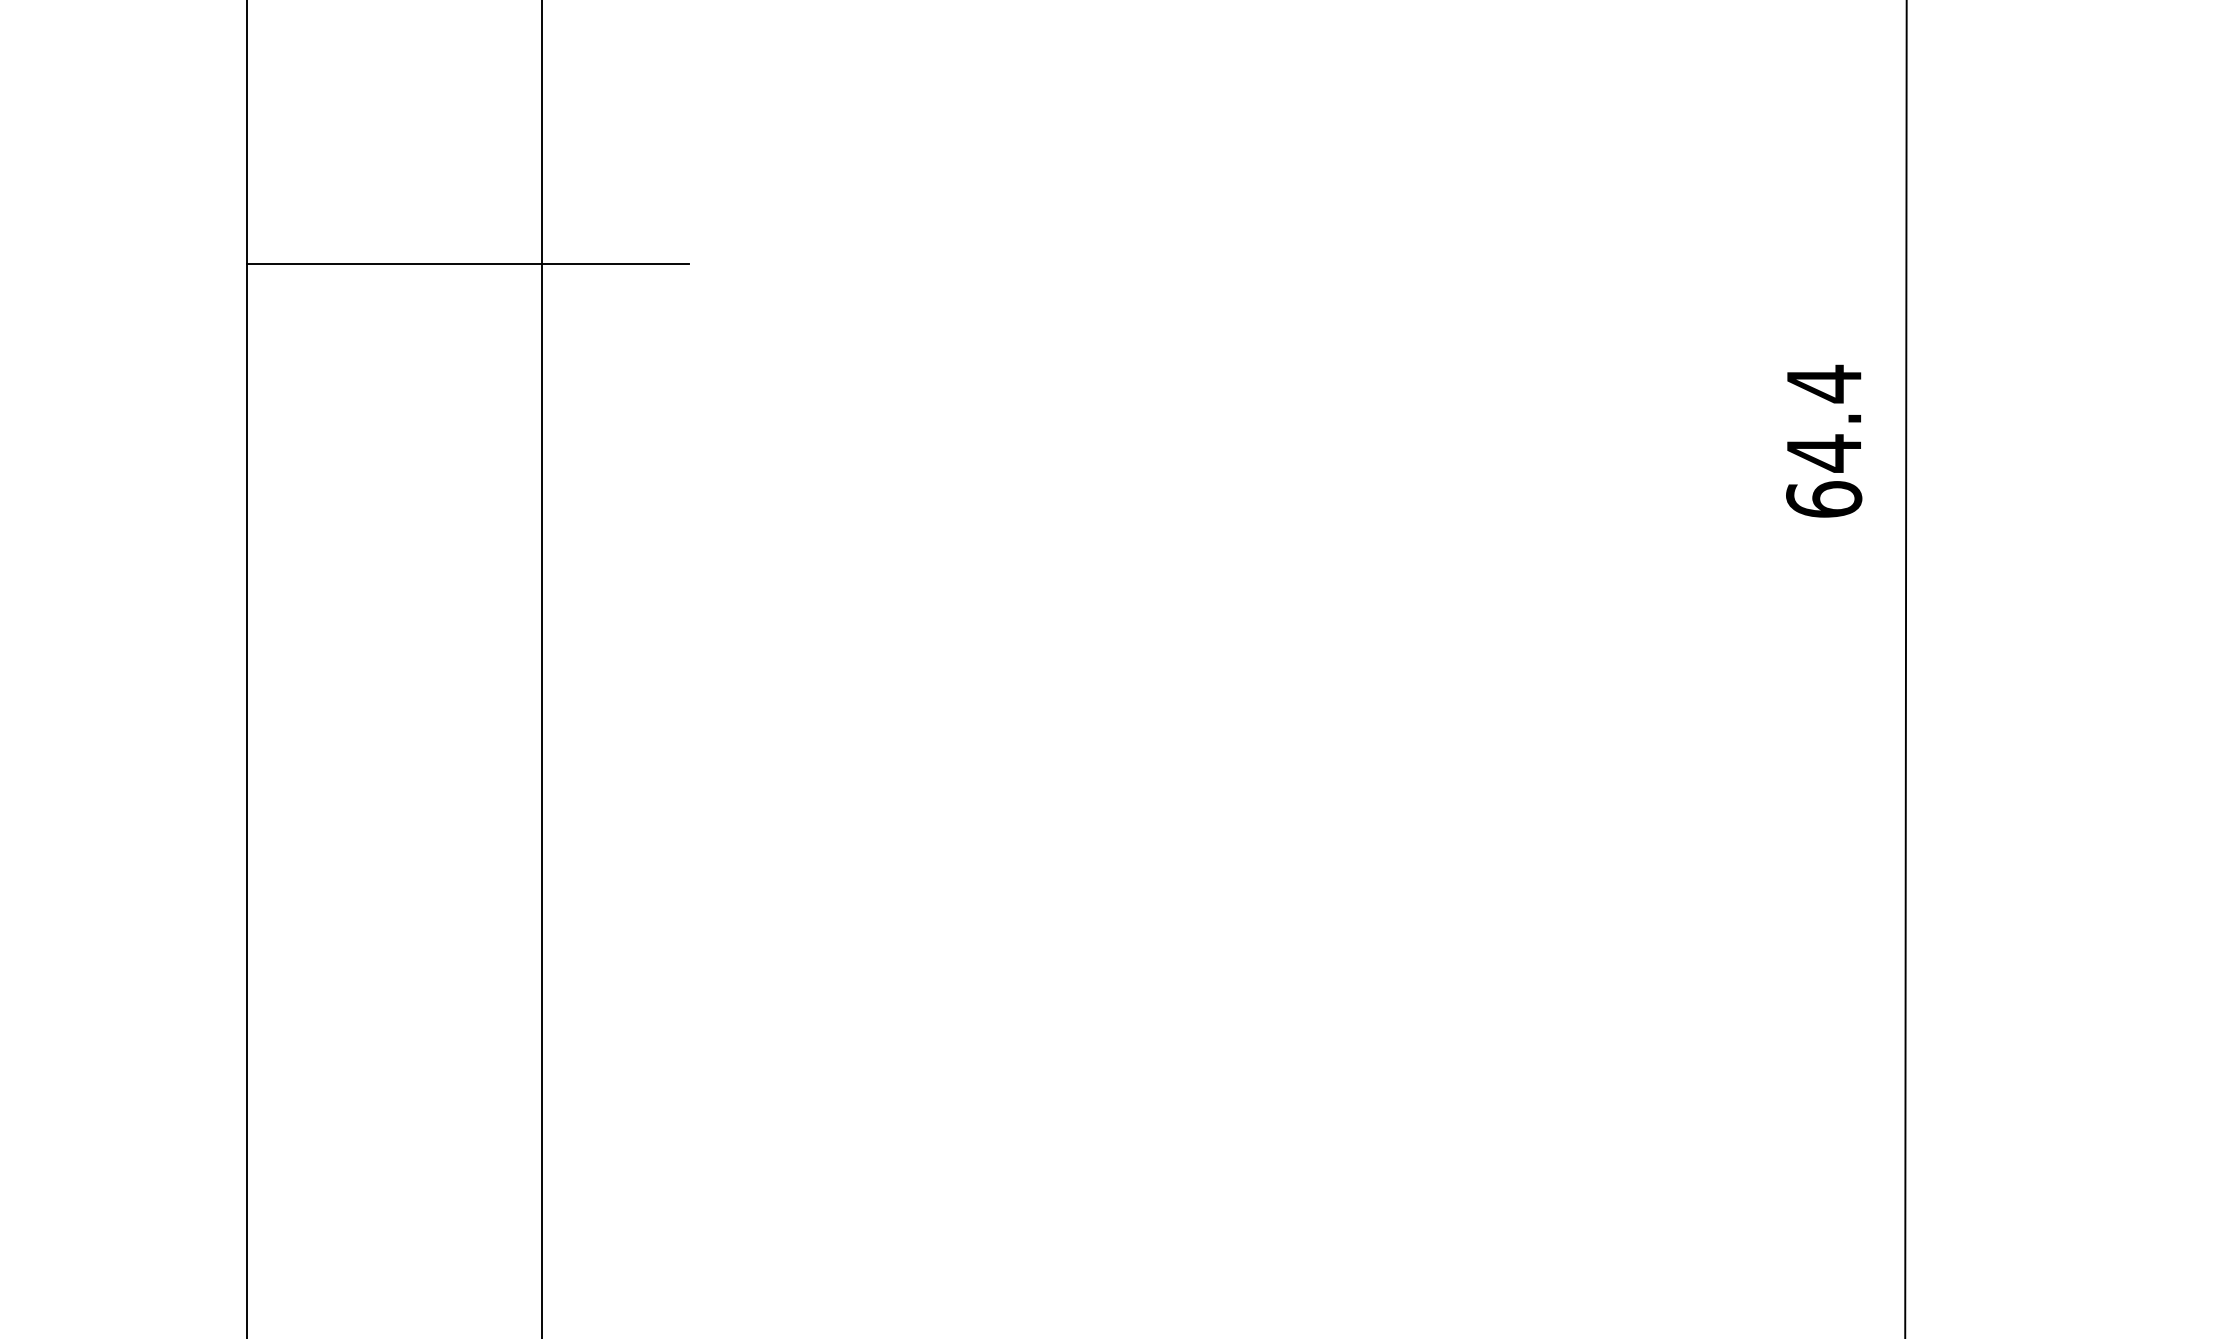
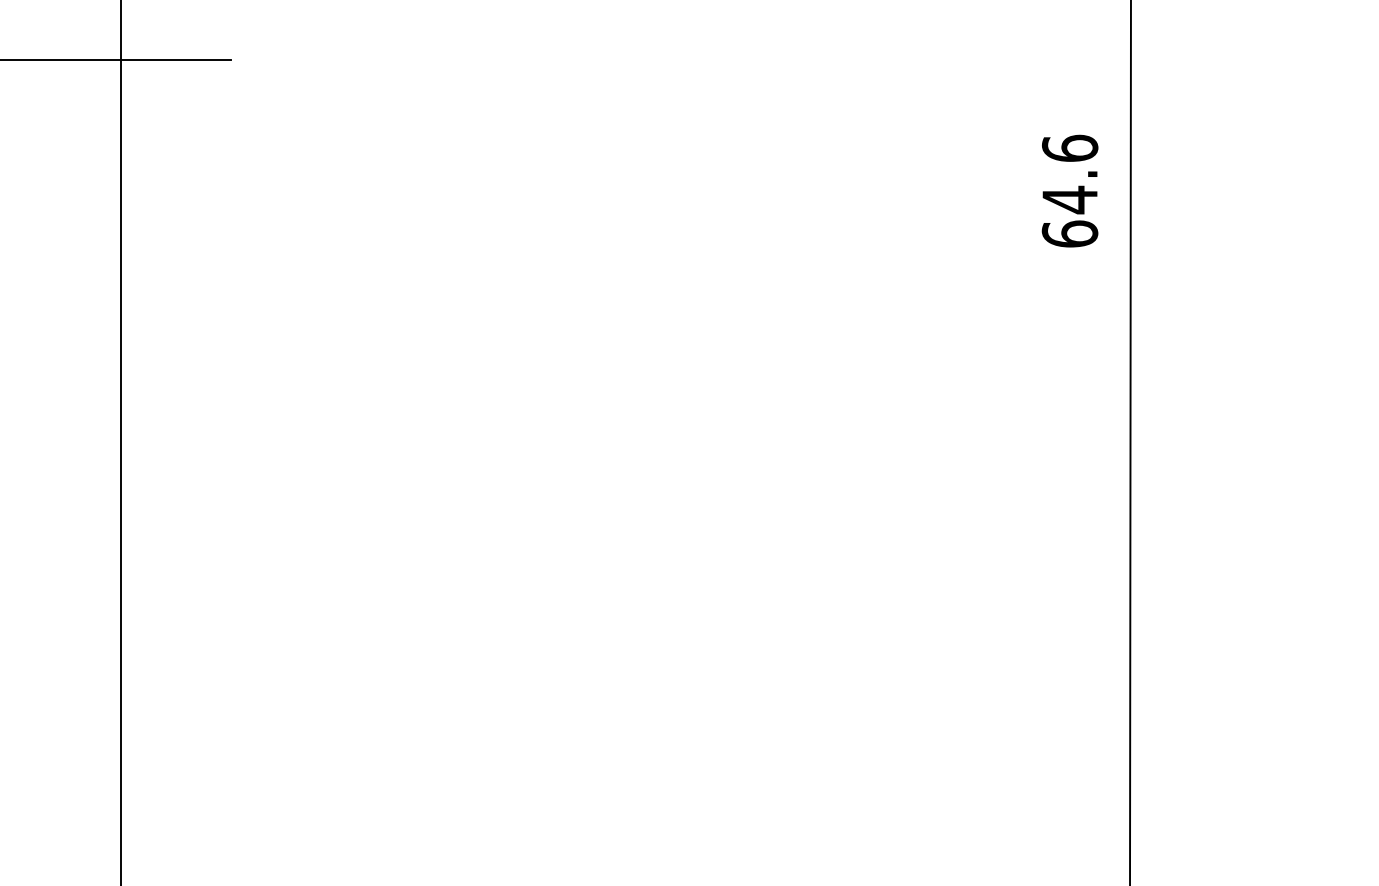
text: (1824, 383) -> (1070, 148), 64.4 -> 64.6

